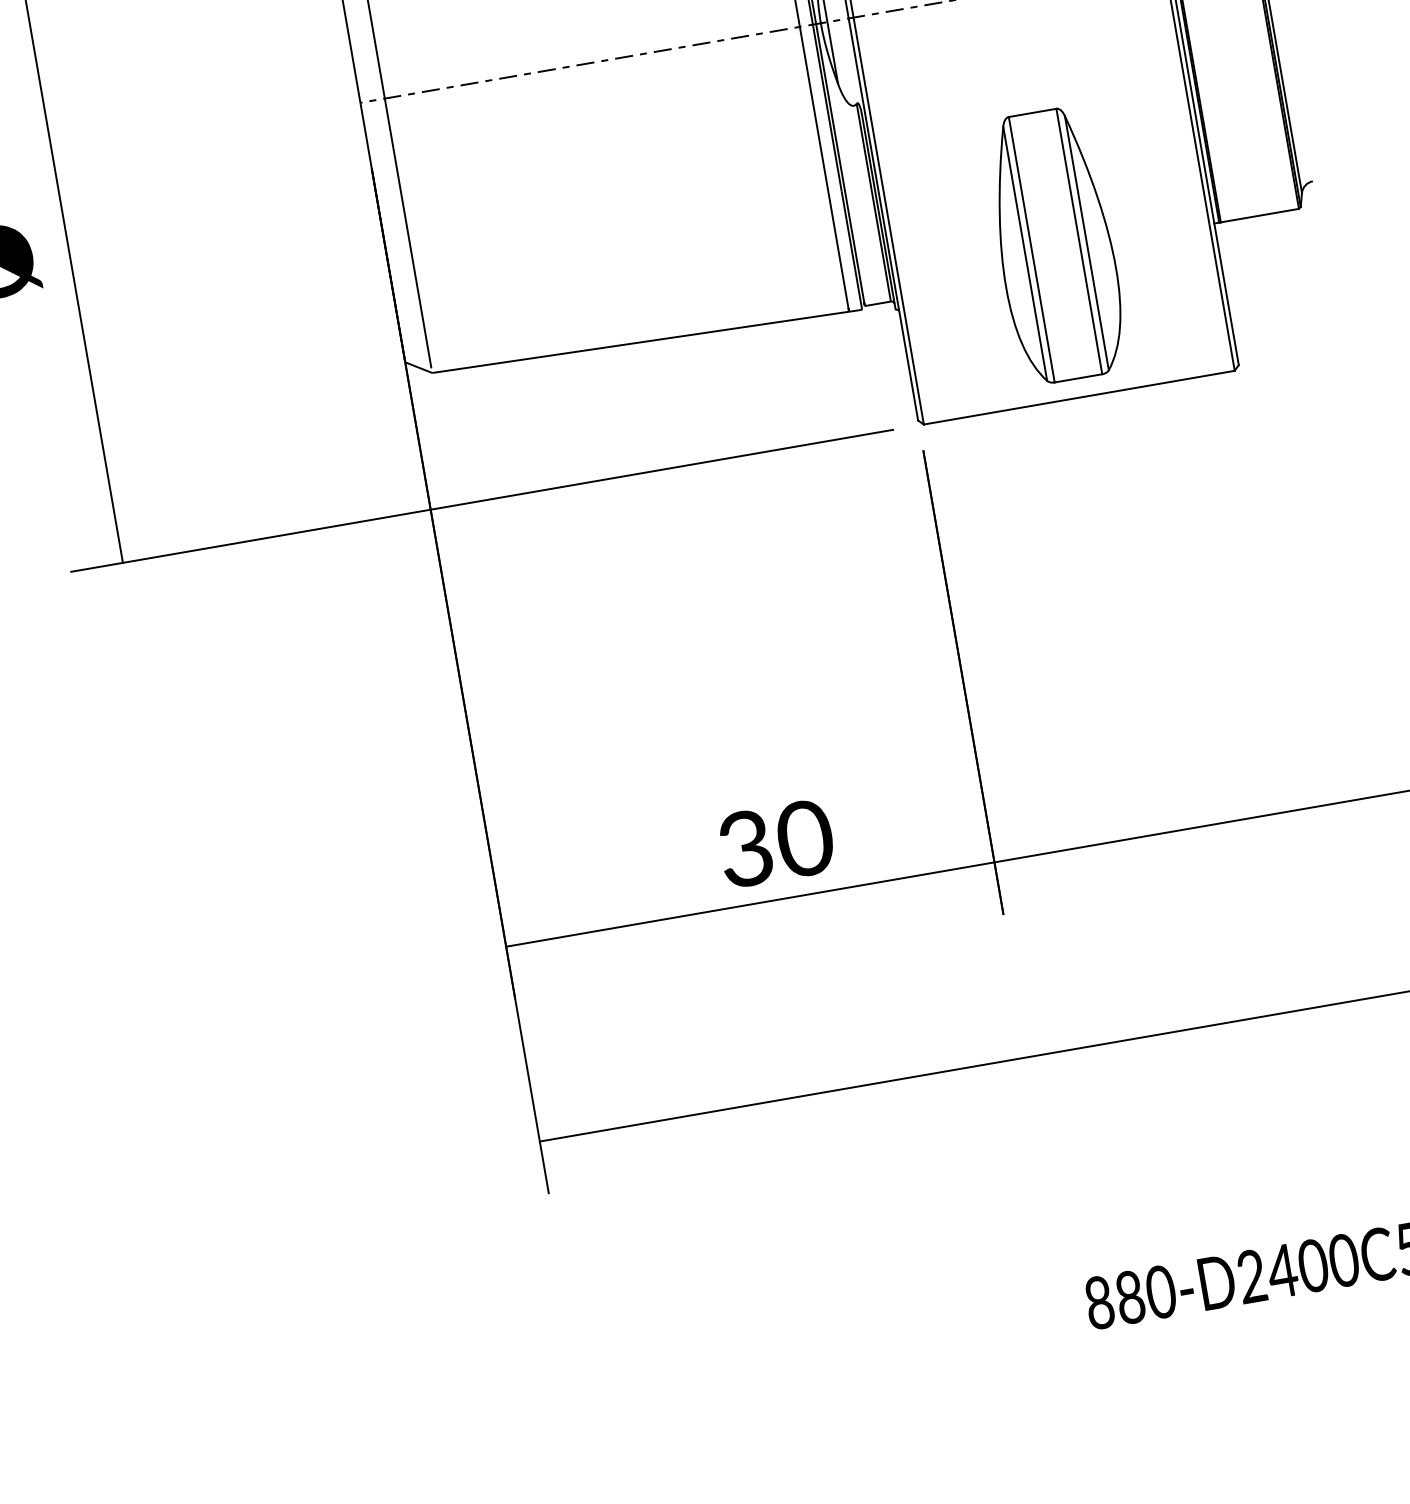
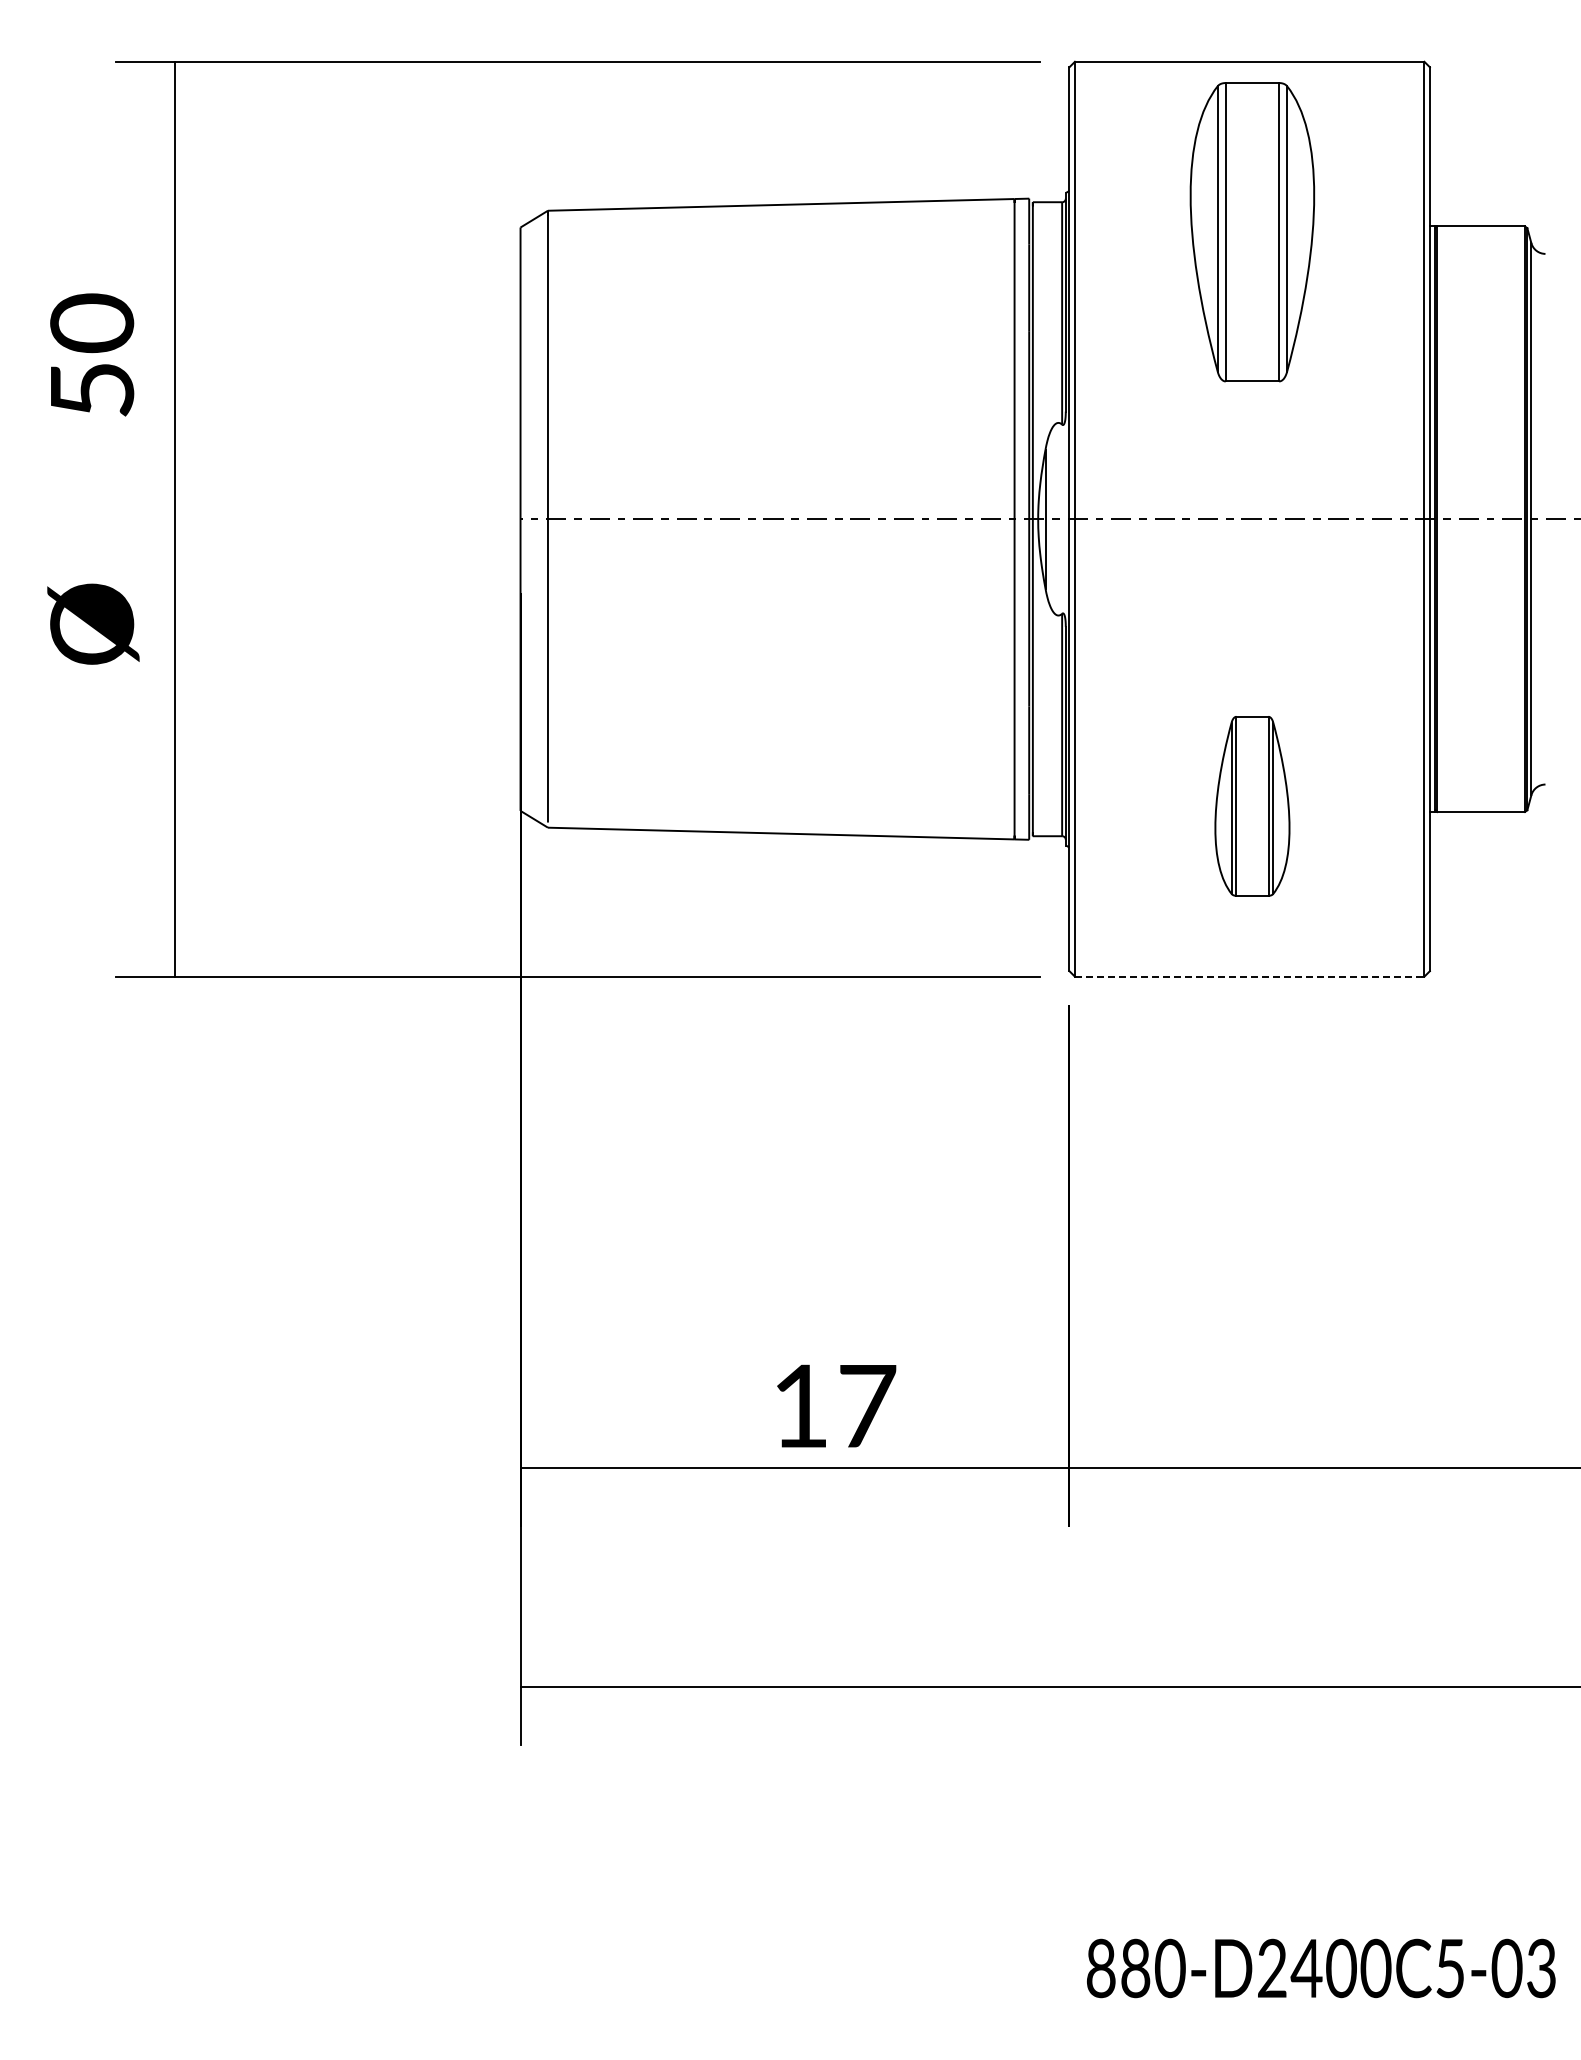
part: (1055, 245) -> (1252, 806), size x0.6
line: (1079, 397) -> (1249, 976), solid -> dashed
text: (776, 843) -> (834, 1406), 30 -> 17

